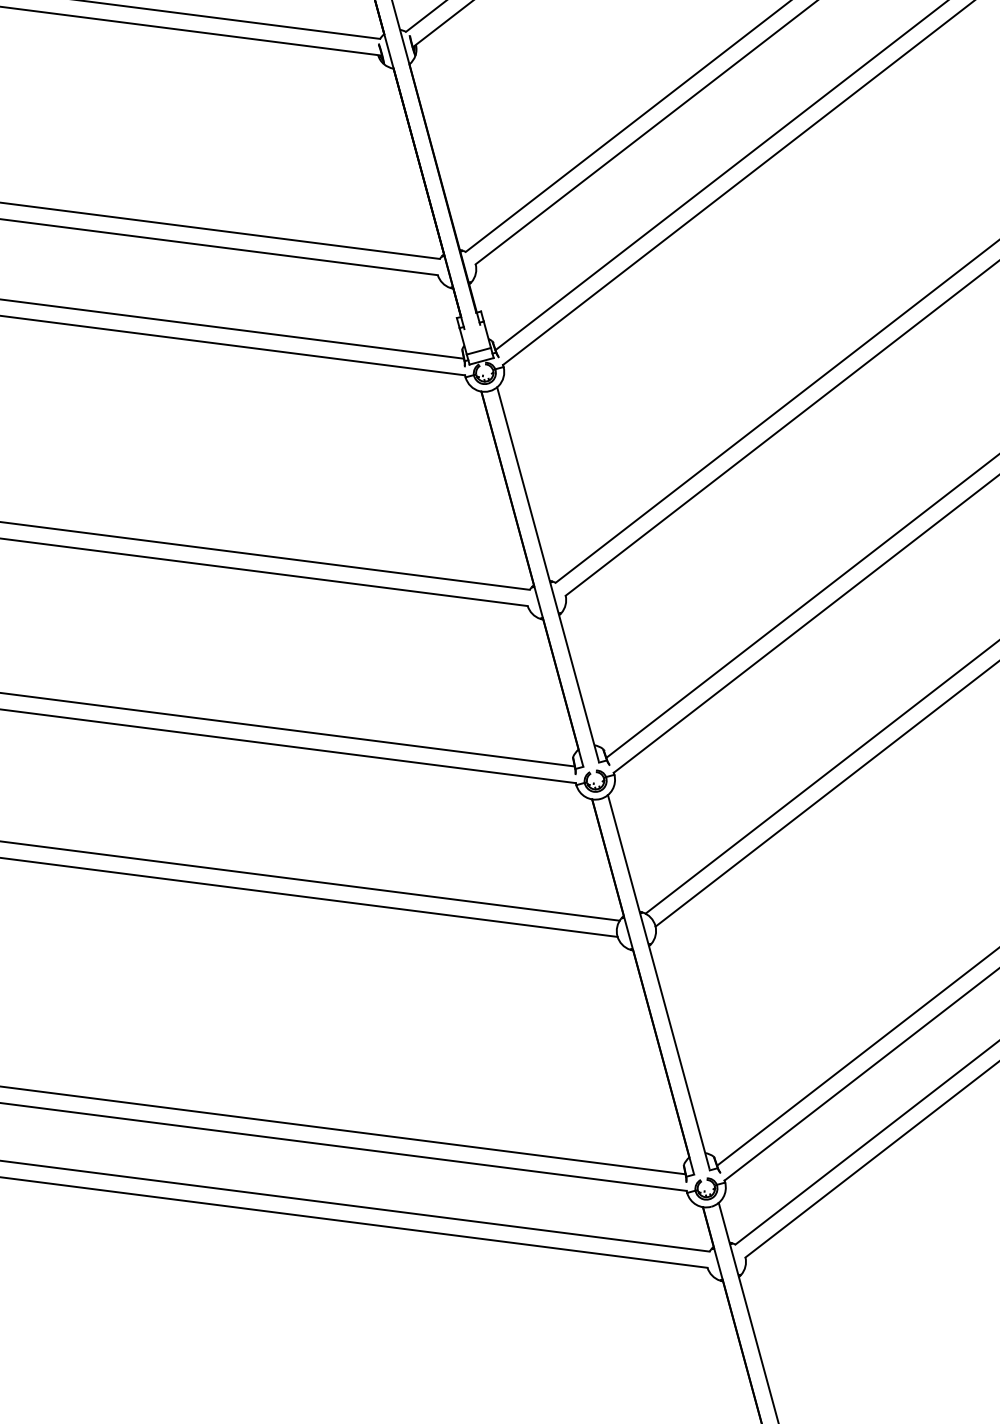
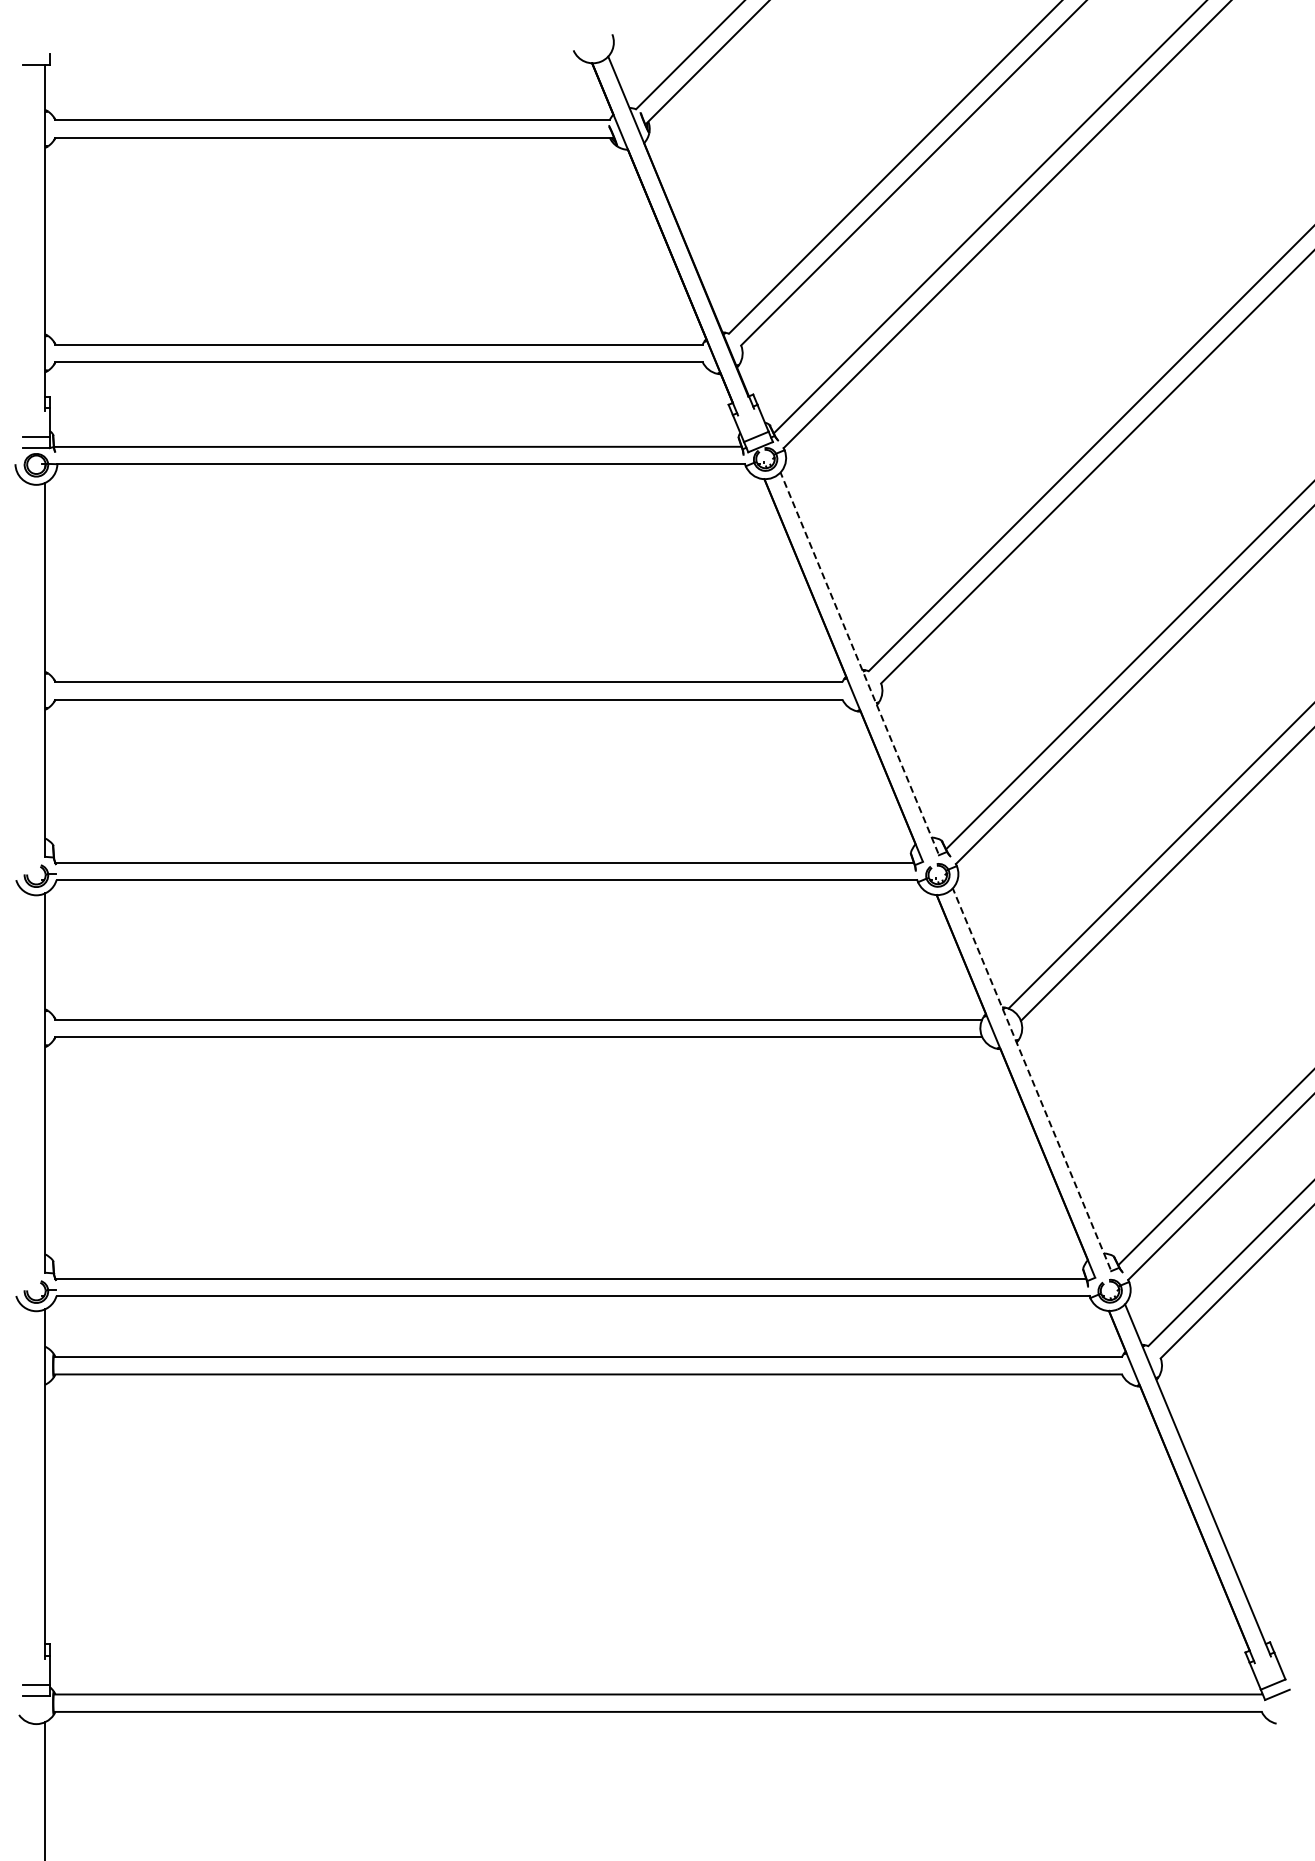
line: (548, 573) -> (859, 662), solid -> dashed
line: (658, 981) -> (1031, 1078), solid -> dashed

